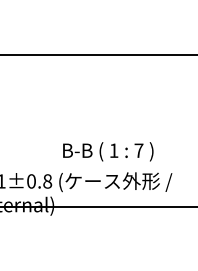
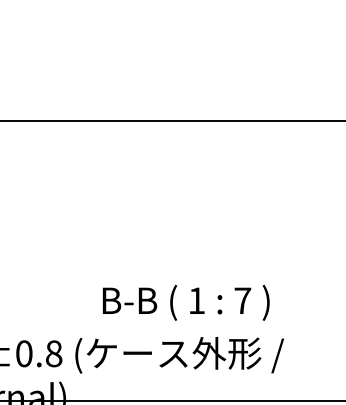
text: (108, 151) -> (186, 302), moved

